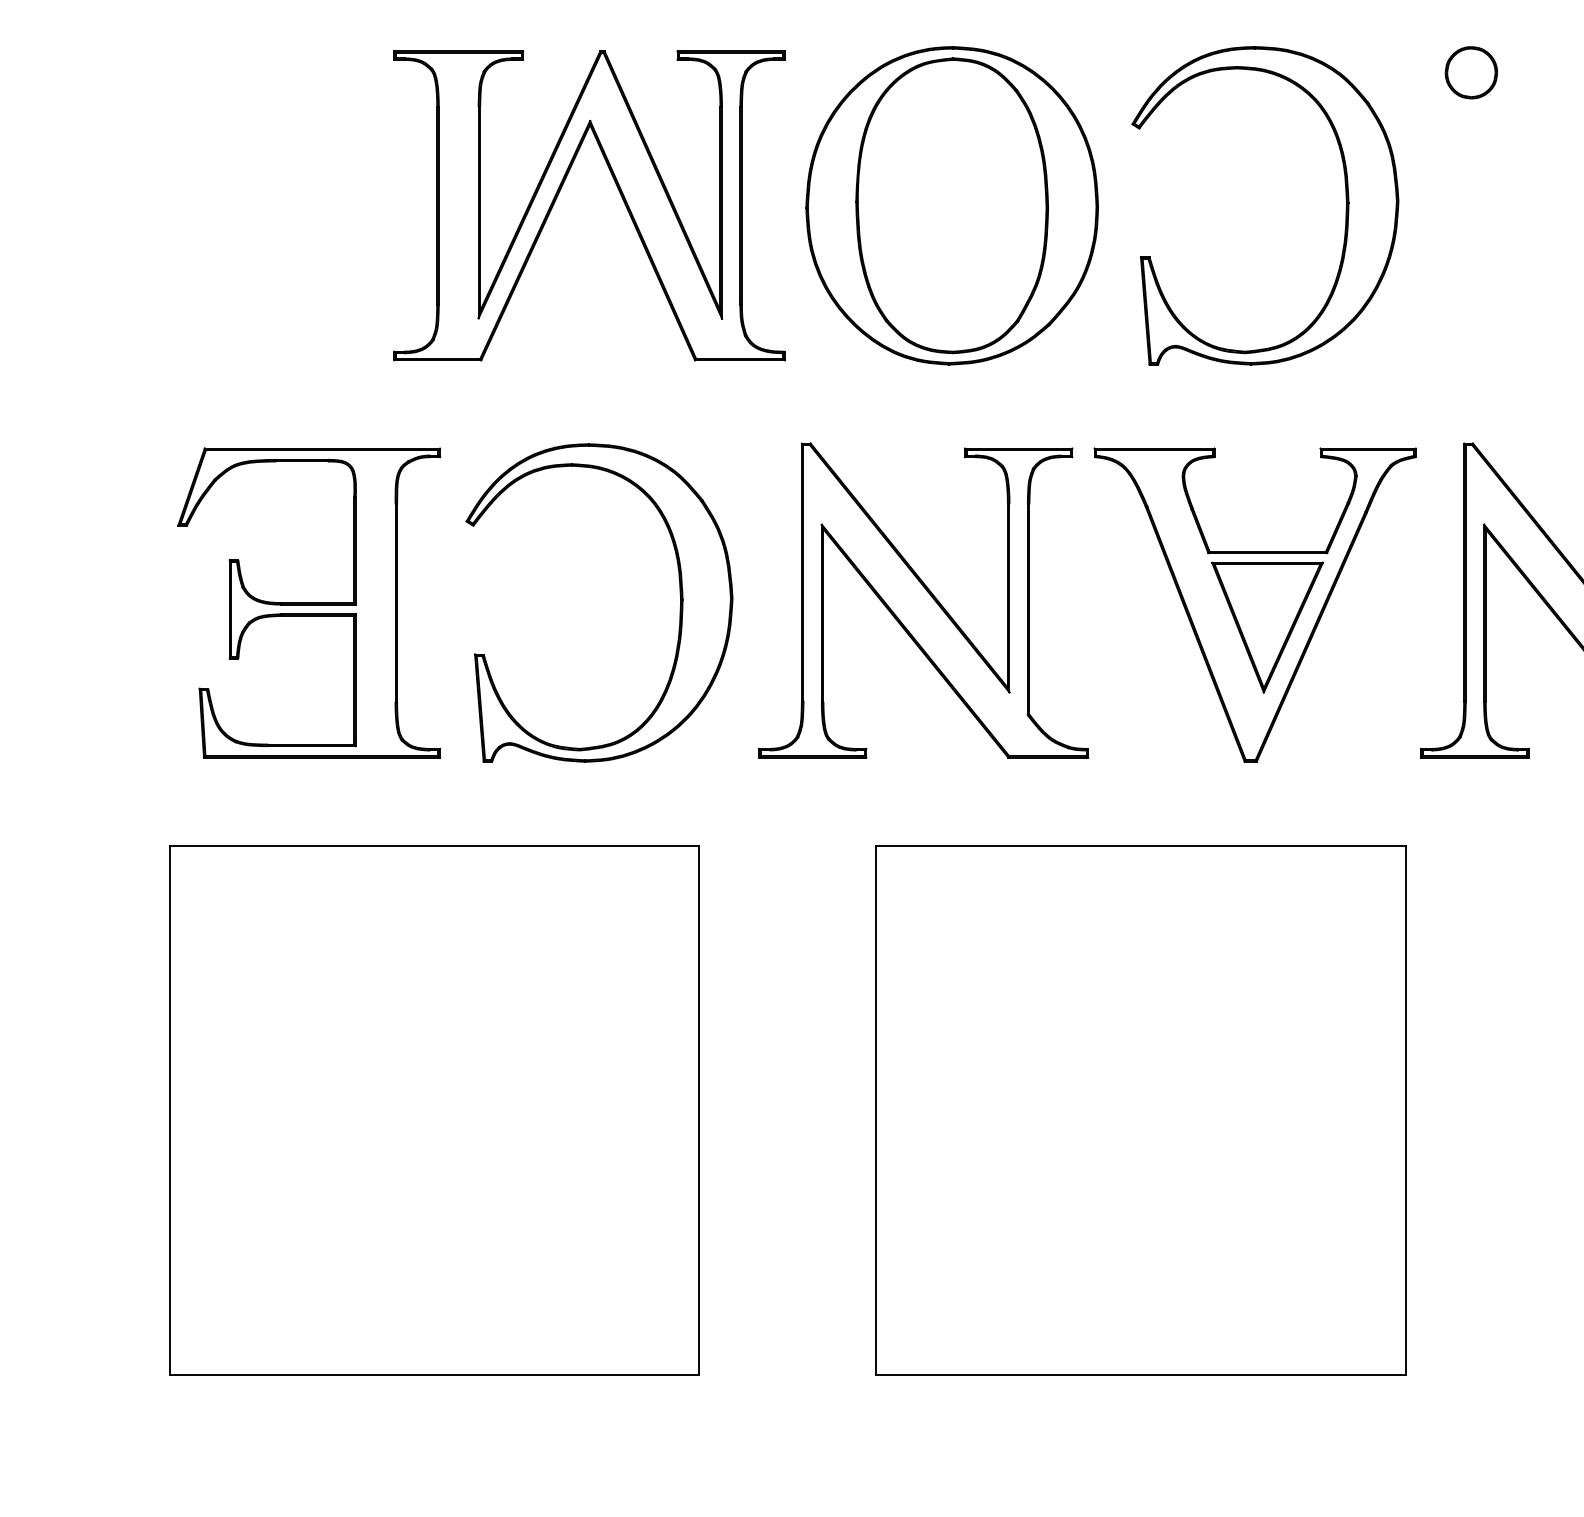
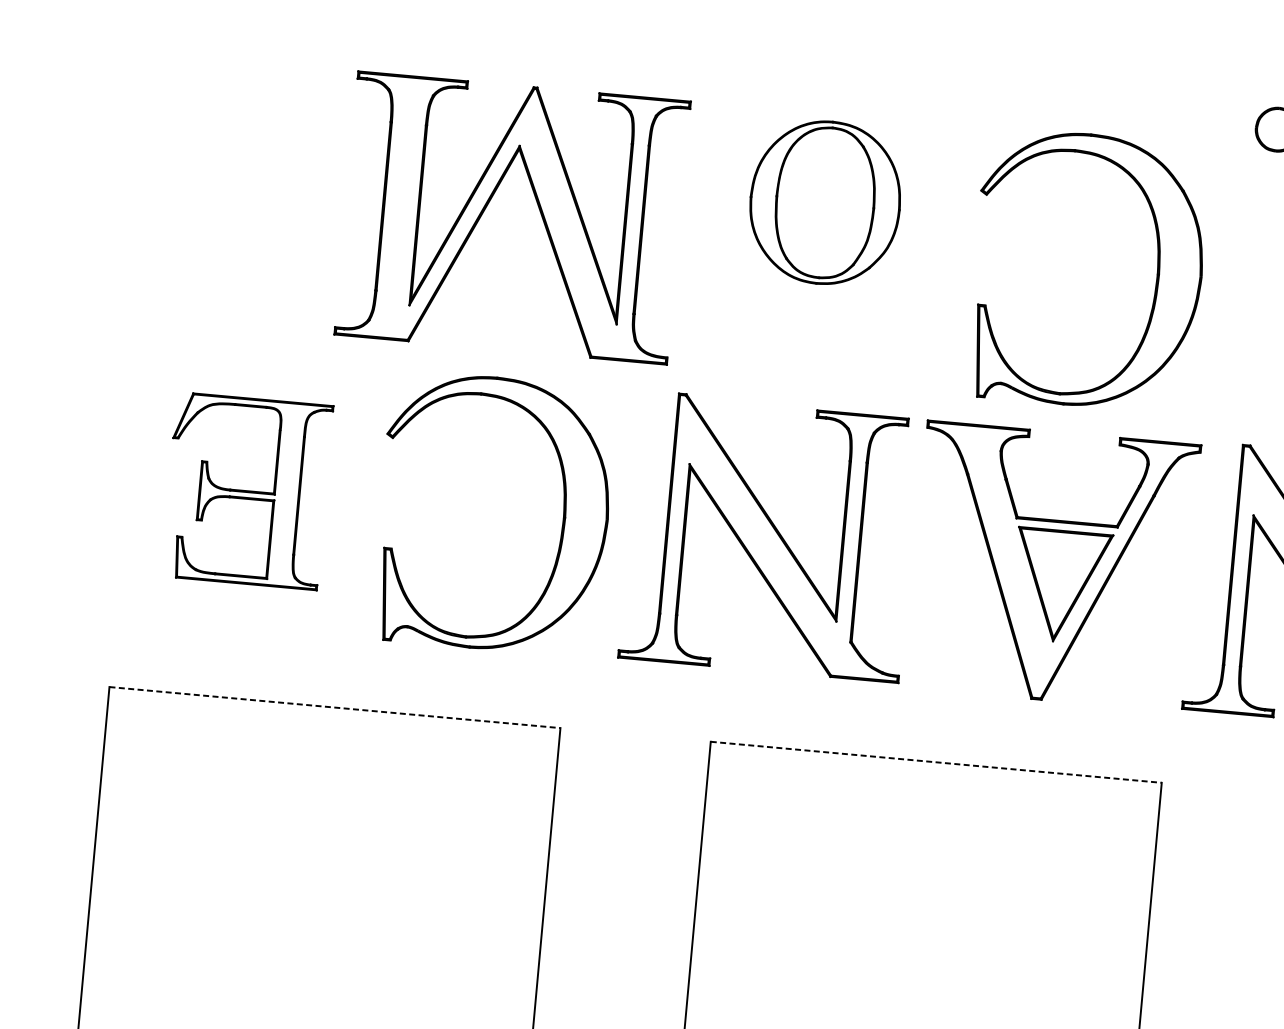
part: (560, 191) -> (488, 203), moved
part: (951, 205) -> (824, 202), size x0.6
part: (1345, 208) -> (1156, 278), moved
part: (309, 602) -> (247, 490), size x0.7
line: (434, 845) -> (334, 707), solid -> dashed
line: (1140, 845) -> (936, 762), solid -> dashed

